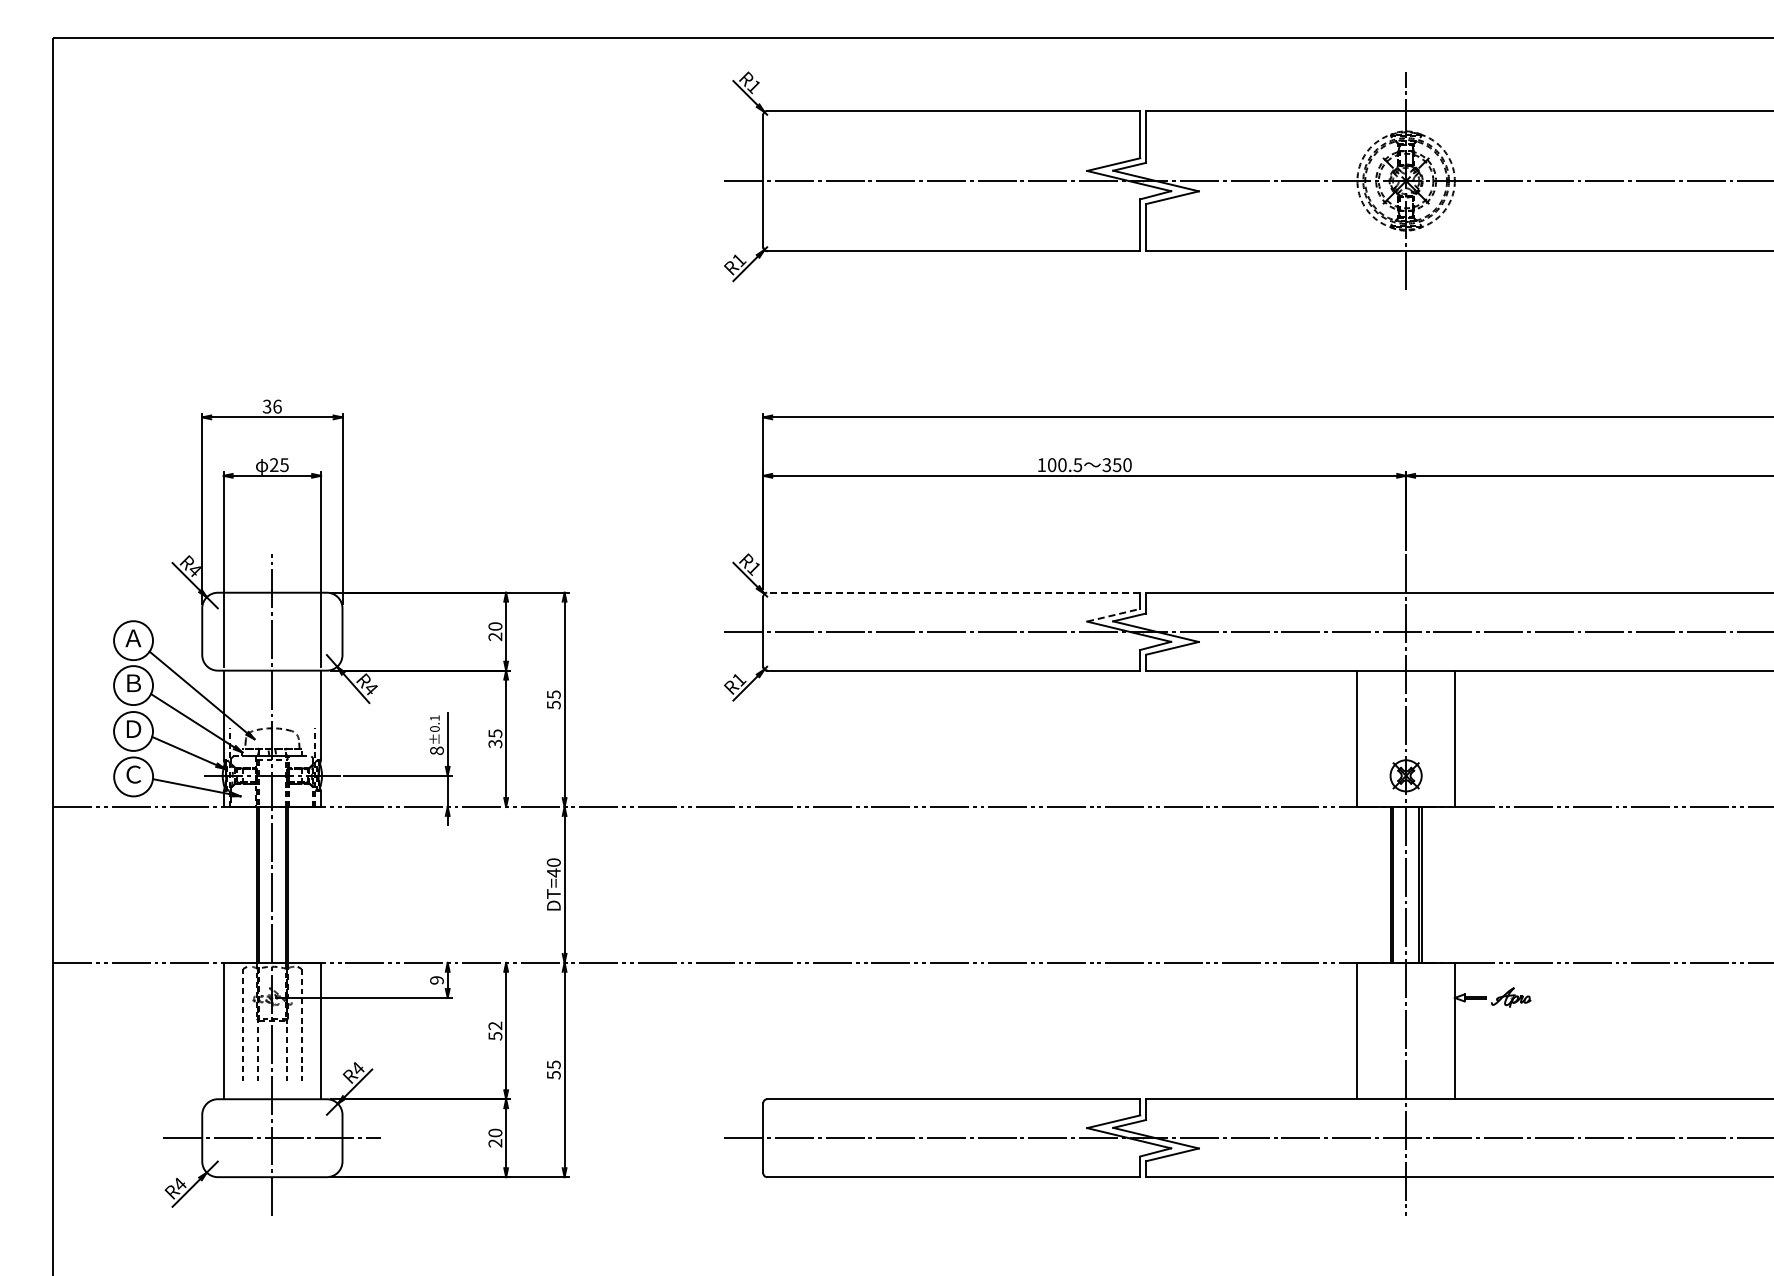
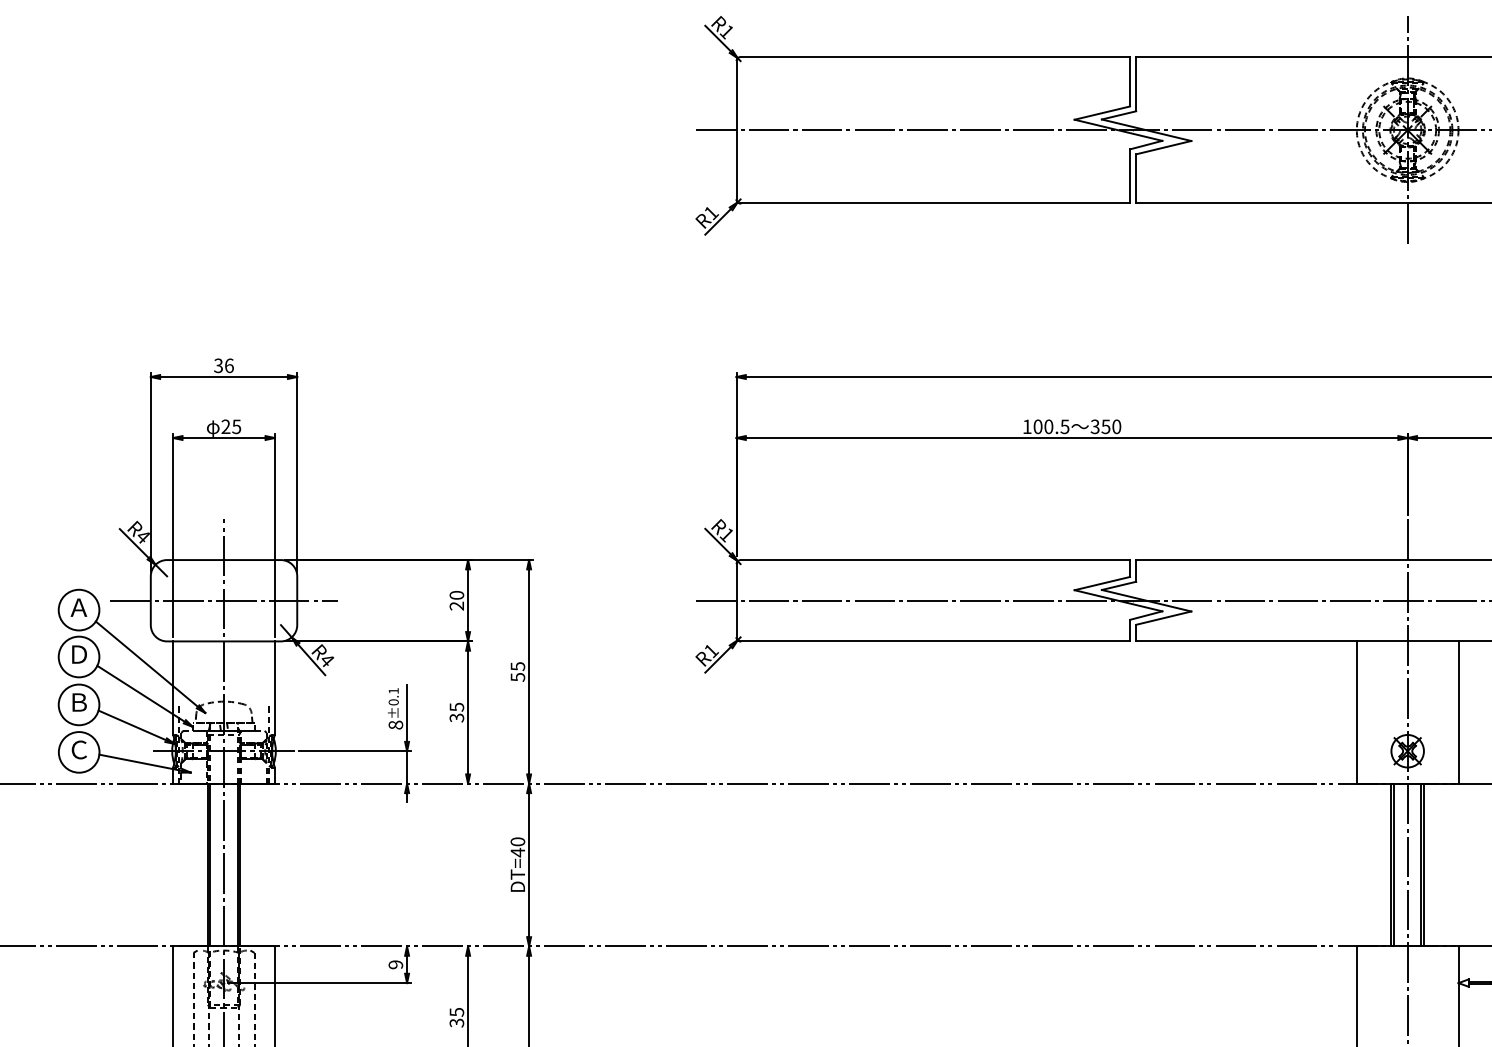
line: (953, 592) -> (935, 559), dashed -> solid
line: (1114, 615) -> (1103, 583), dashed -> solid
line: (272, 631) -> (224, 600), added
text: (134, 682) -> (80, 653), Ｂ -> Ｄ
text: (134, 728) -> (80, 701), Ｄ -> Ｂ
text: (495, 1030) -> (456, 1017), 52 -> 35

